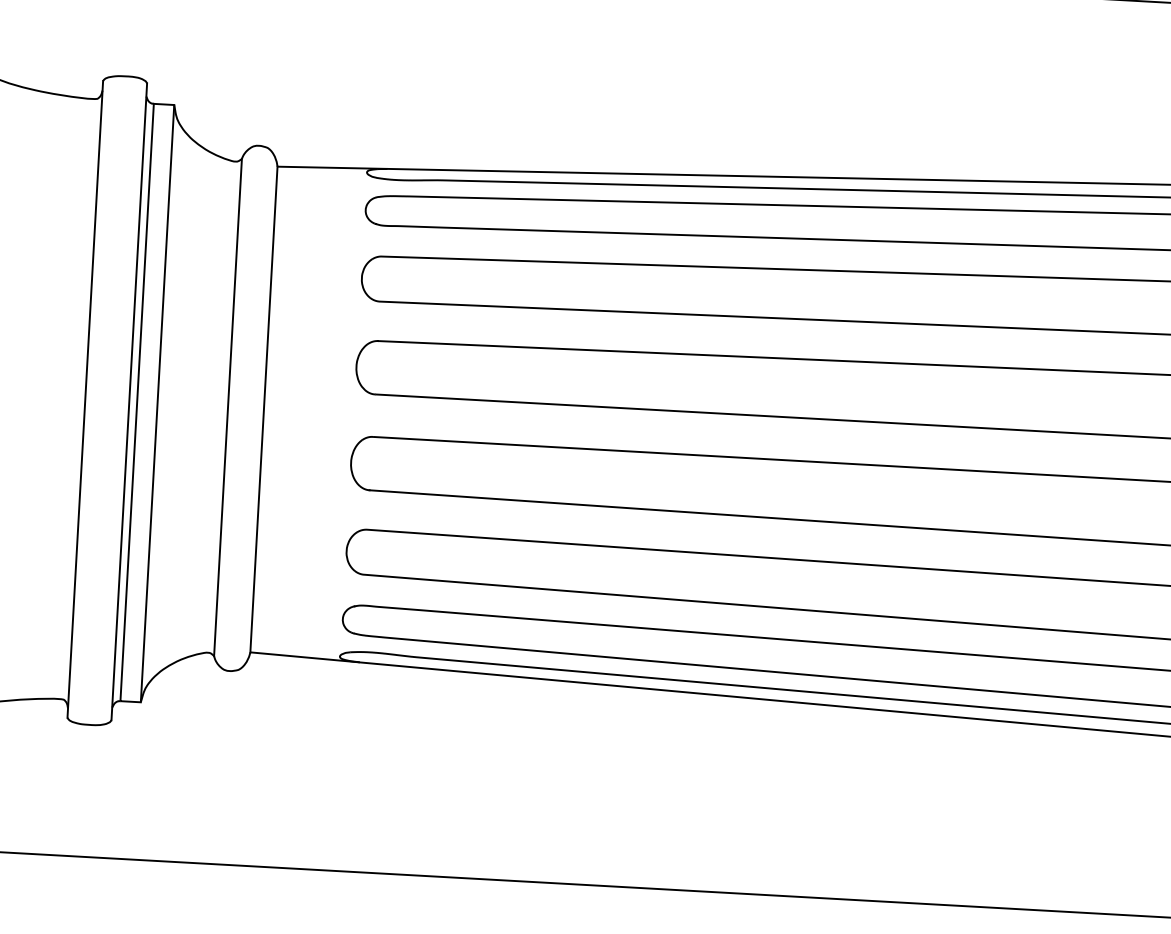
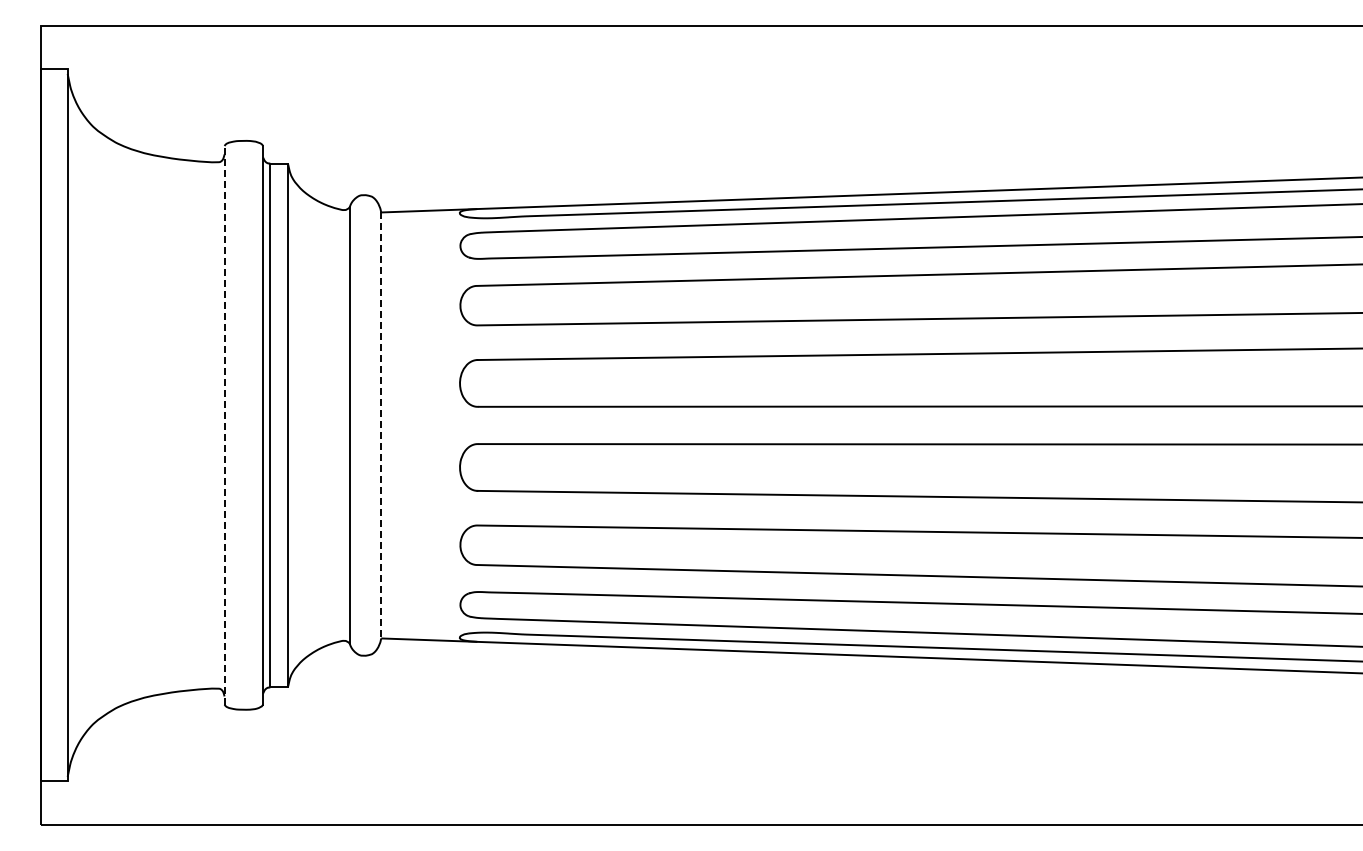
line: (85, 398) -> (224, 424), solid -> dashed
line: (264, 409) -> (381, 425), solid -> dashed

